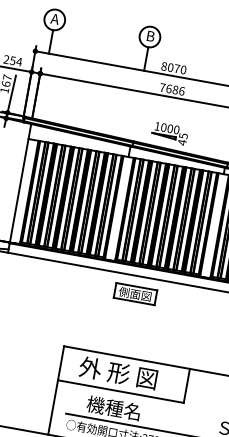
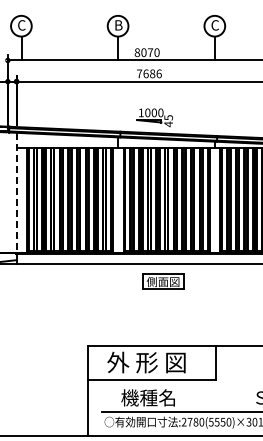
text: (55, 19) -> (21, 25), A -> C
line: (20, 183) -> (16, 193), solid -> dashed
part: (135, 293) -> (163, 281), moved

